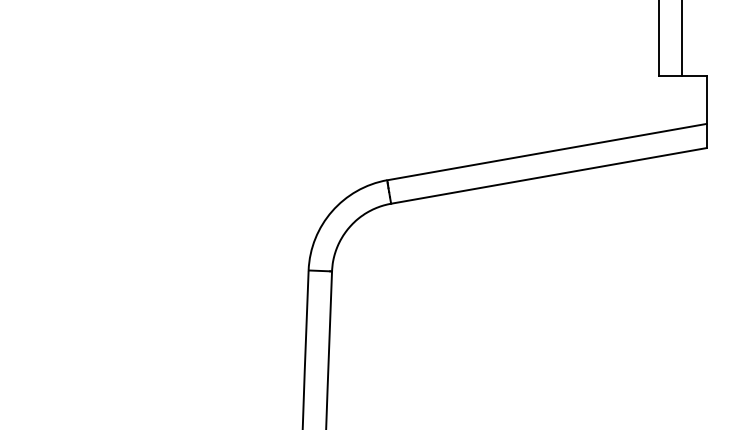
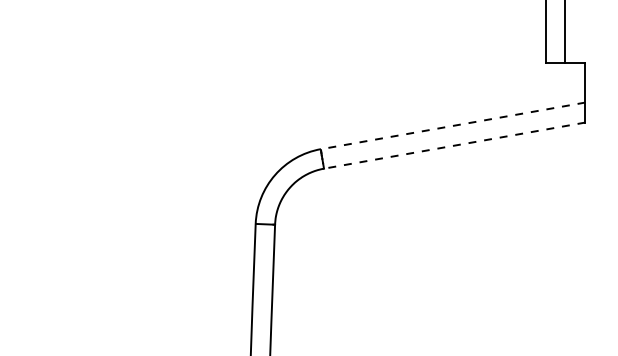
line: (546, 151) -> (452, 125), solid -> dashed
line: (548, 175) -> (454, 145), solid -> dashed

